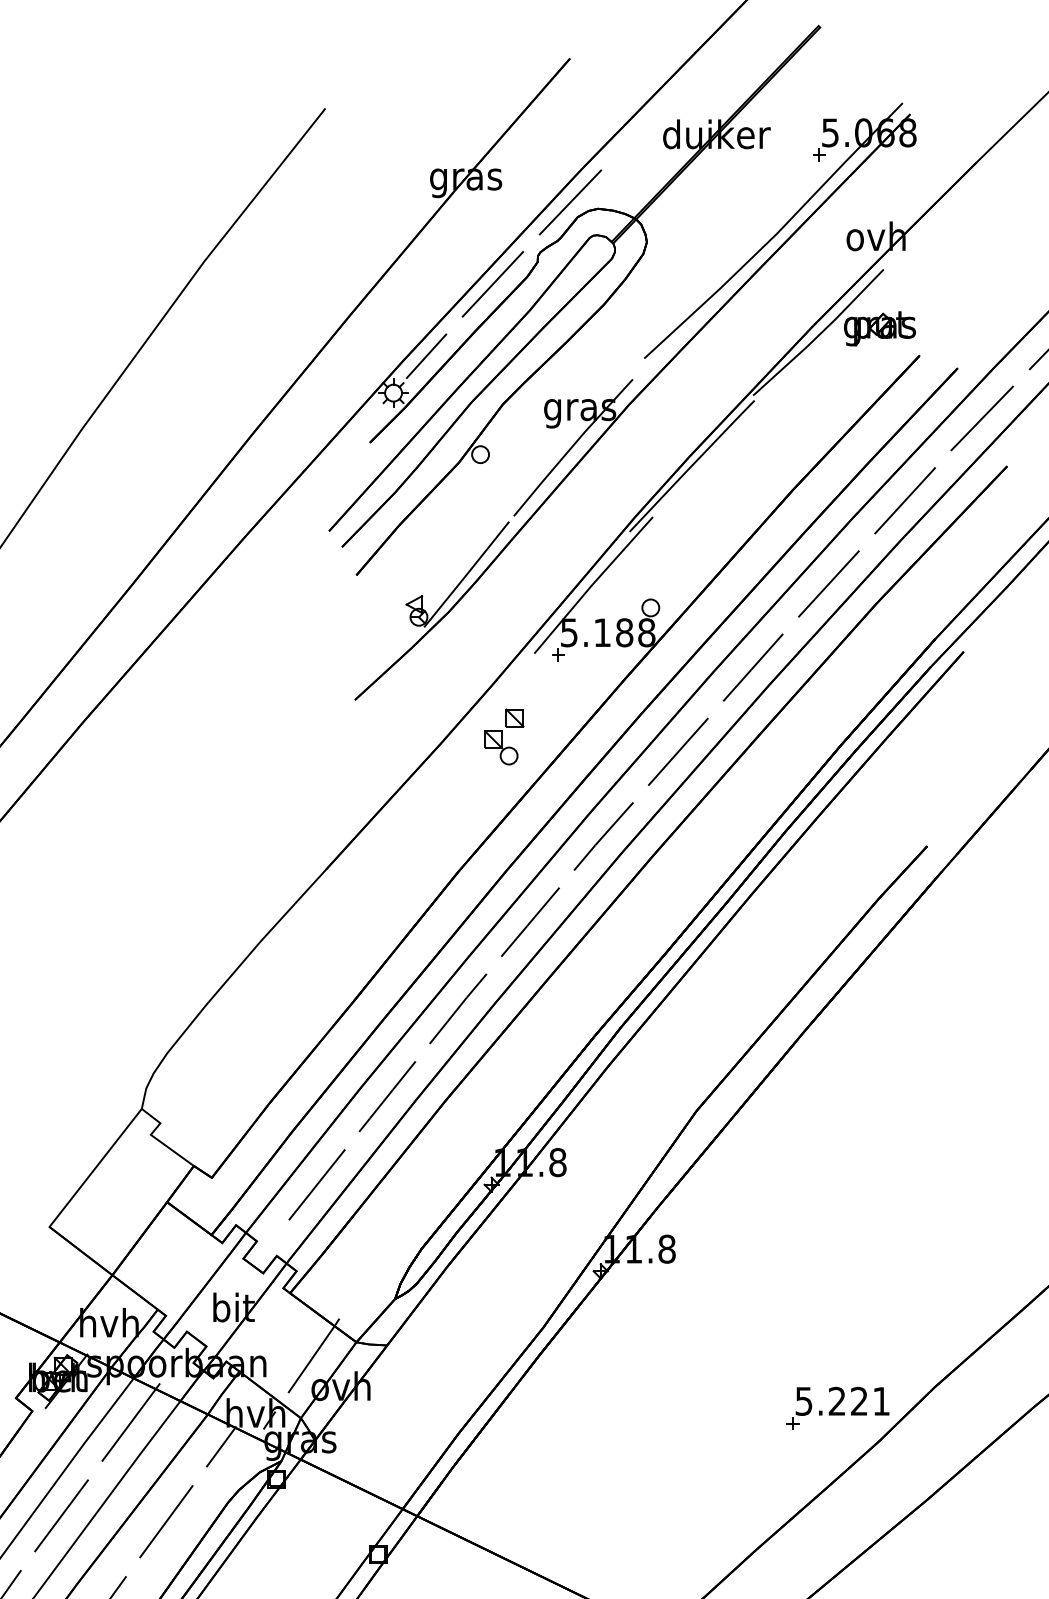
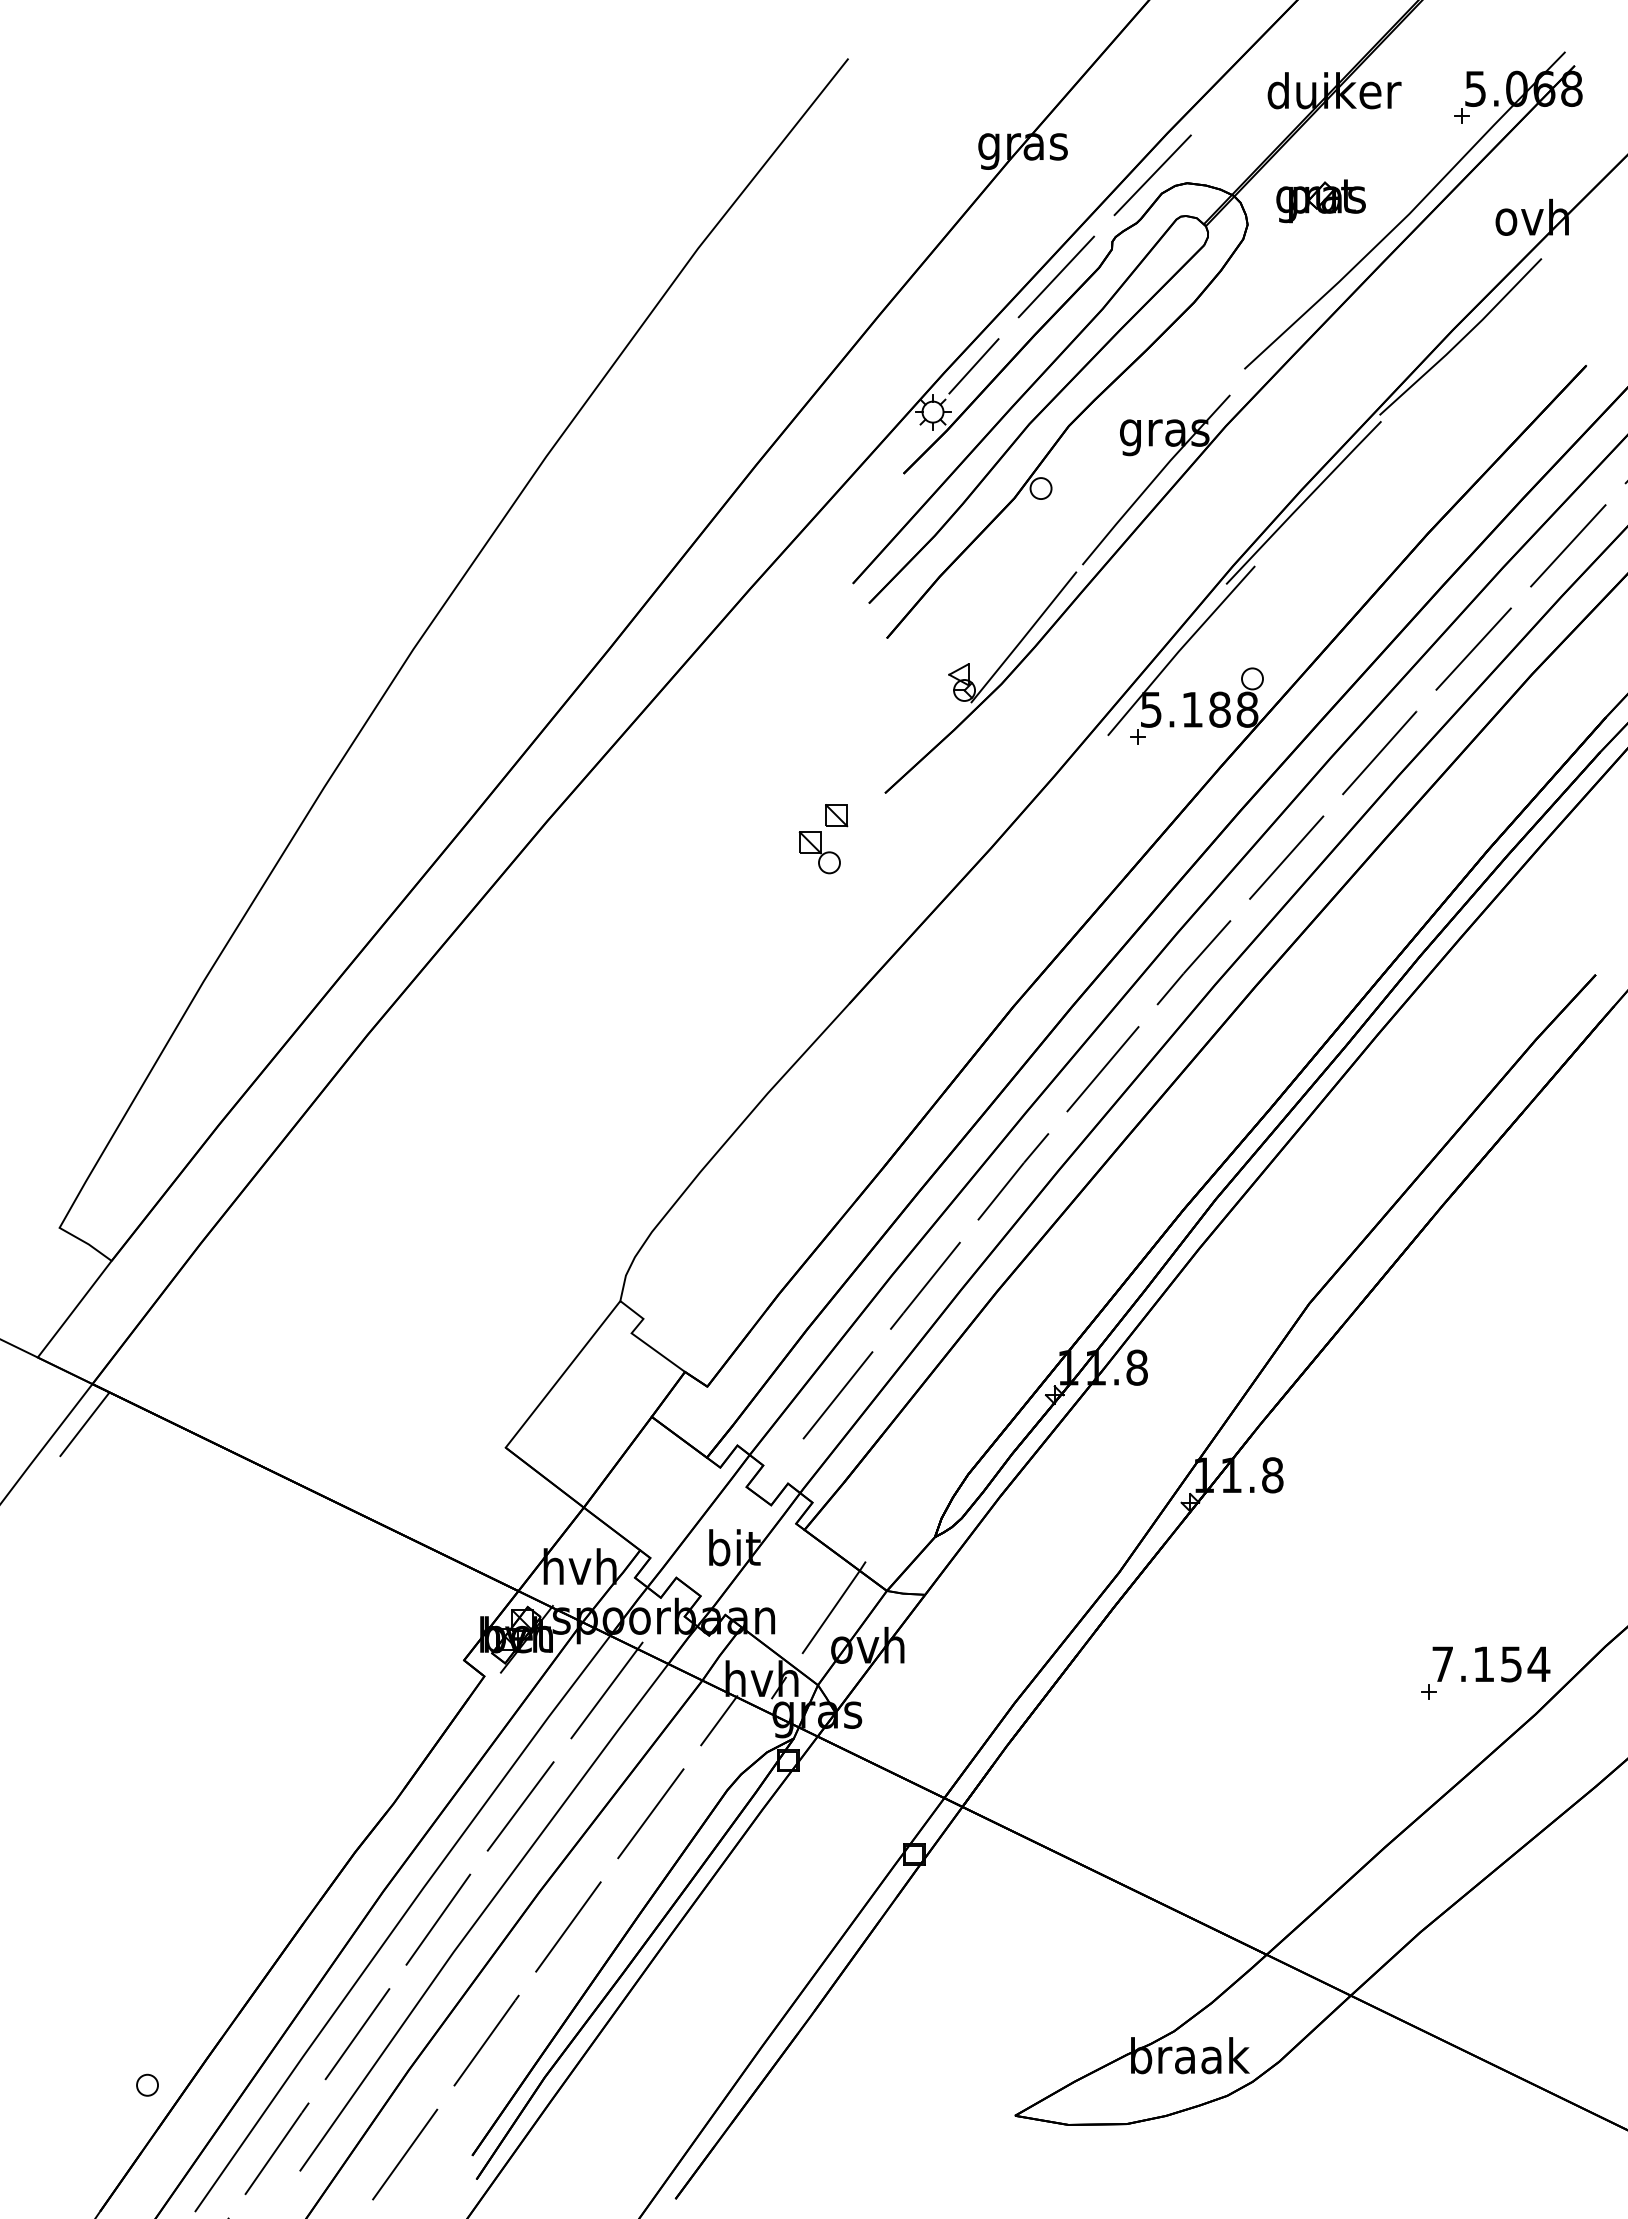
part: (879, 329) -> (1320, 201), moved
part: (504, 737) -> (823, 839), moved
text: (843, 1401) -> (1491, 1664), 5.221 -> 7.154

